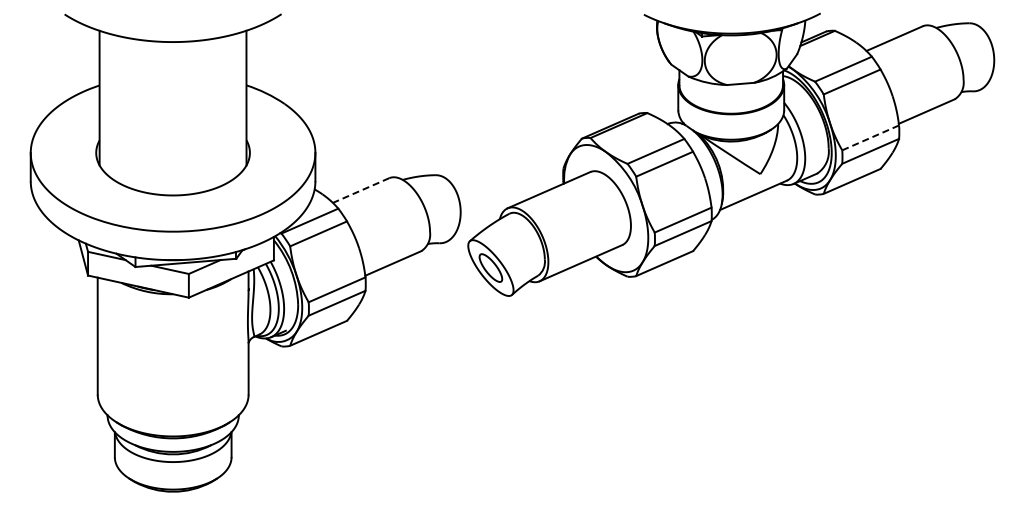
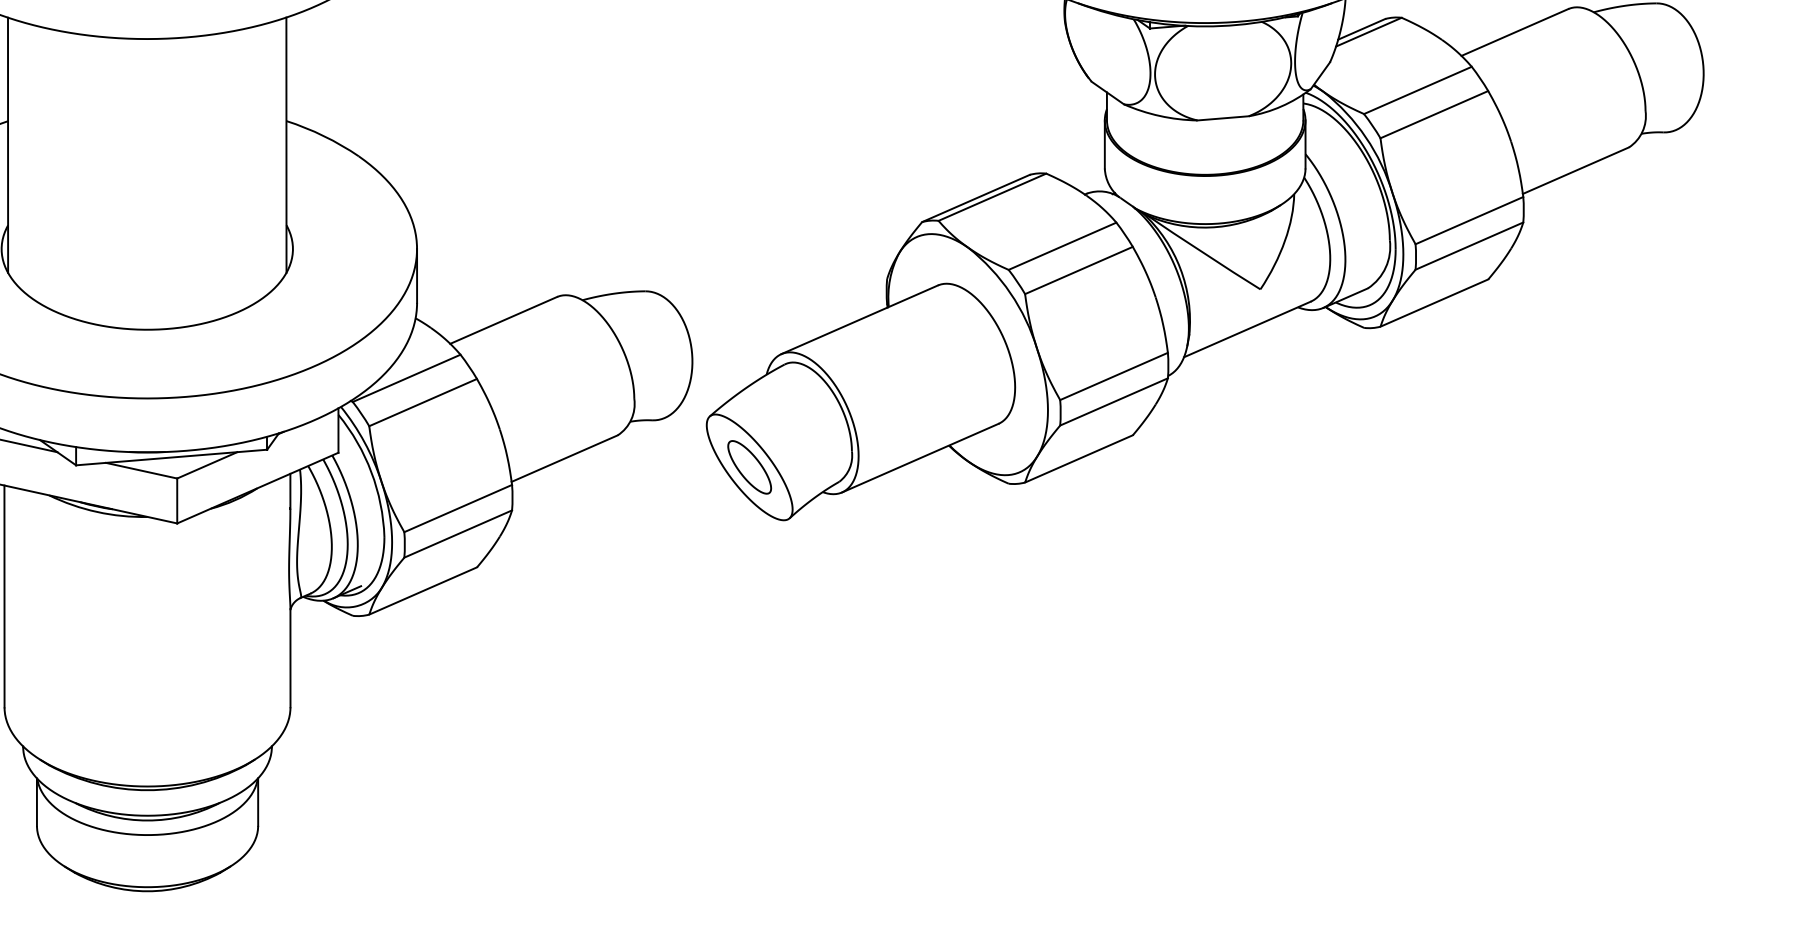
line: (871, 137) -> (1471, 219), dashed -> solid
line: (361, 190) -> (504, 320), dashed -> solid

